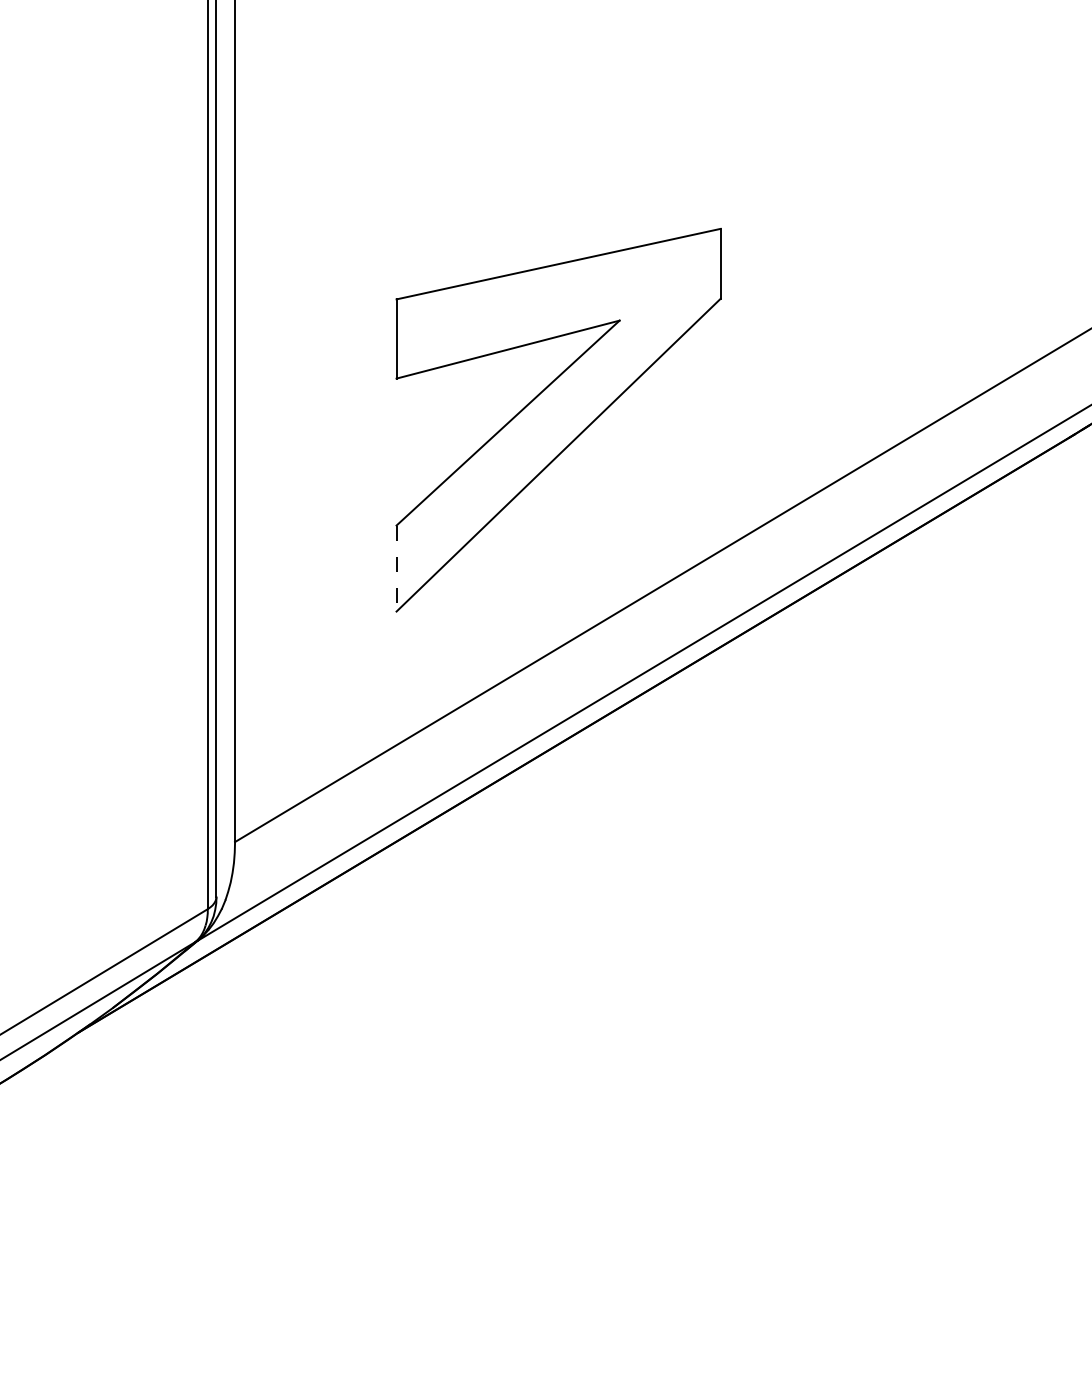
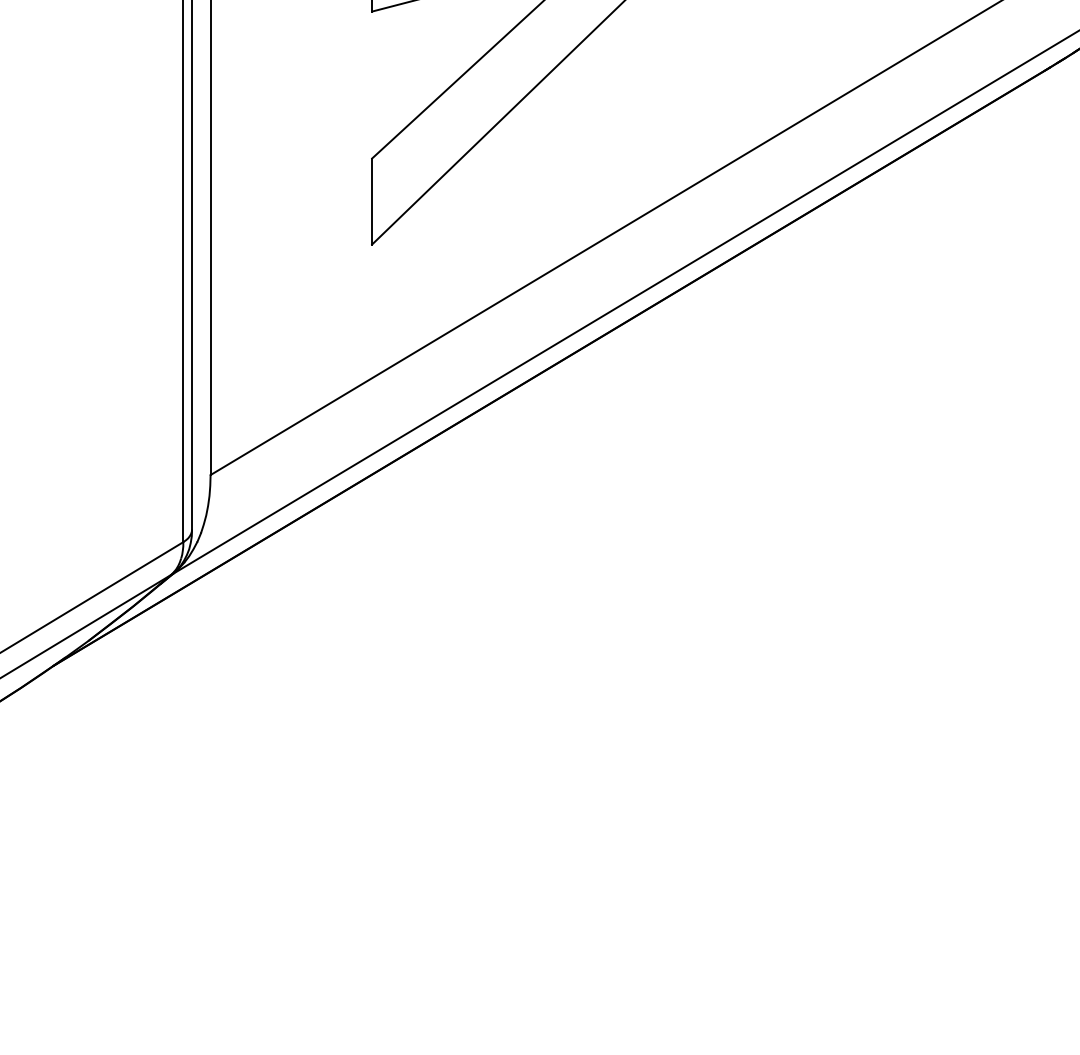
line: (396, 569) -> (372, 202), dashed -> solid

